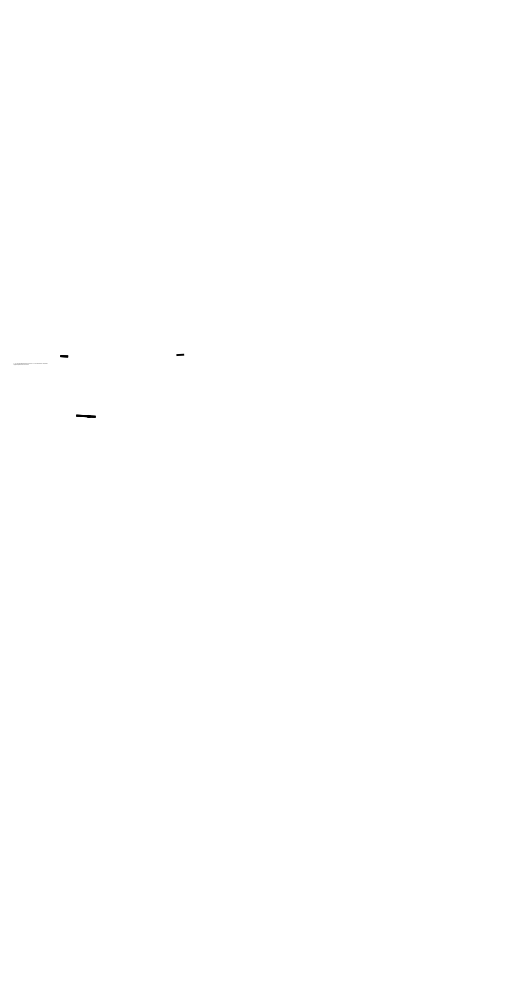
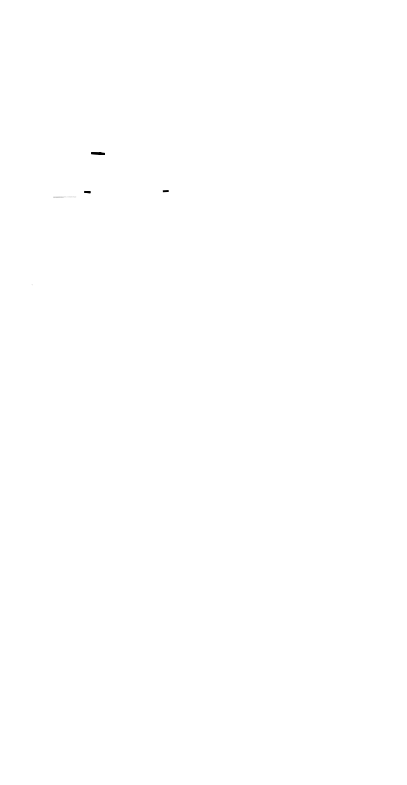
line: (85, 416) -> (97, 153), moved

